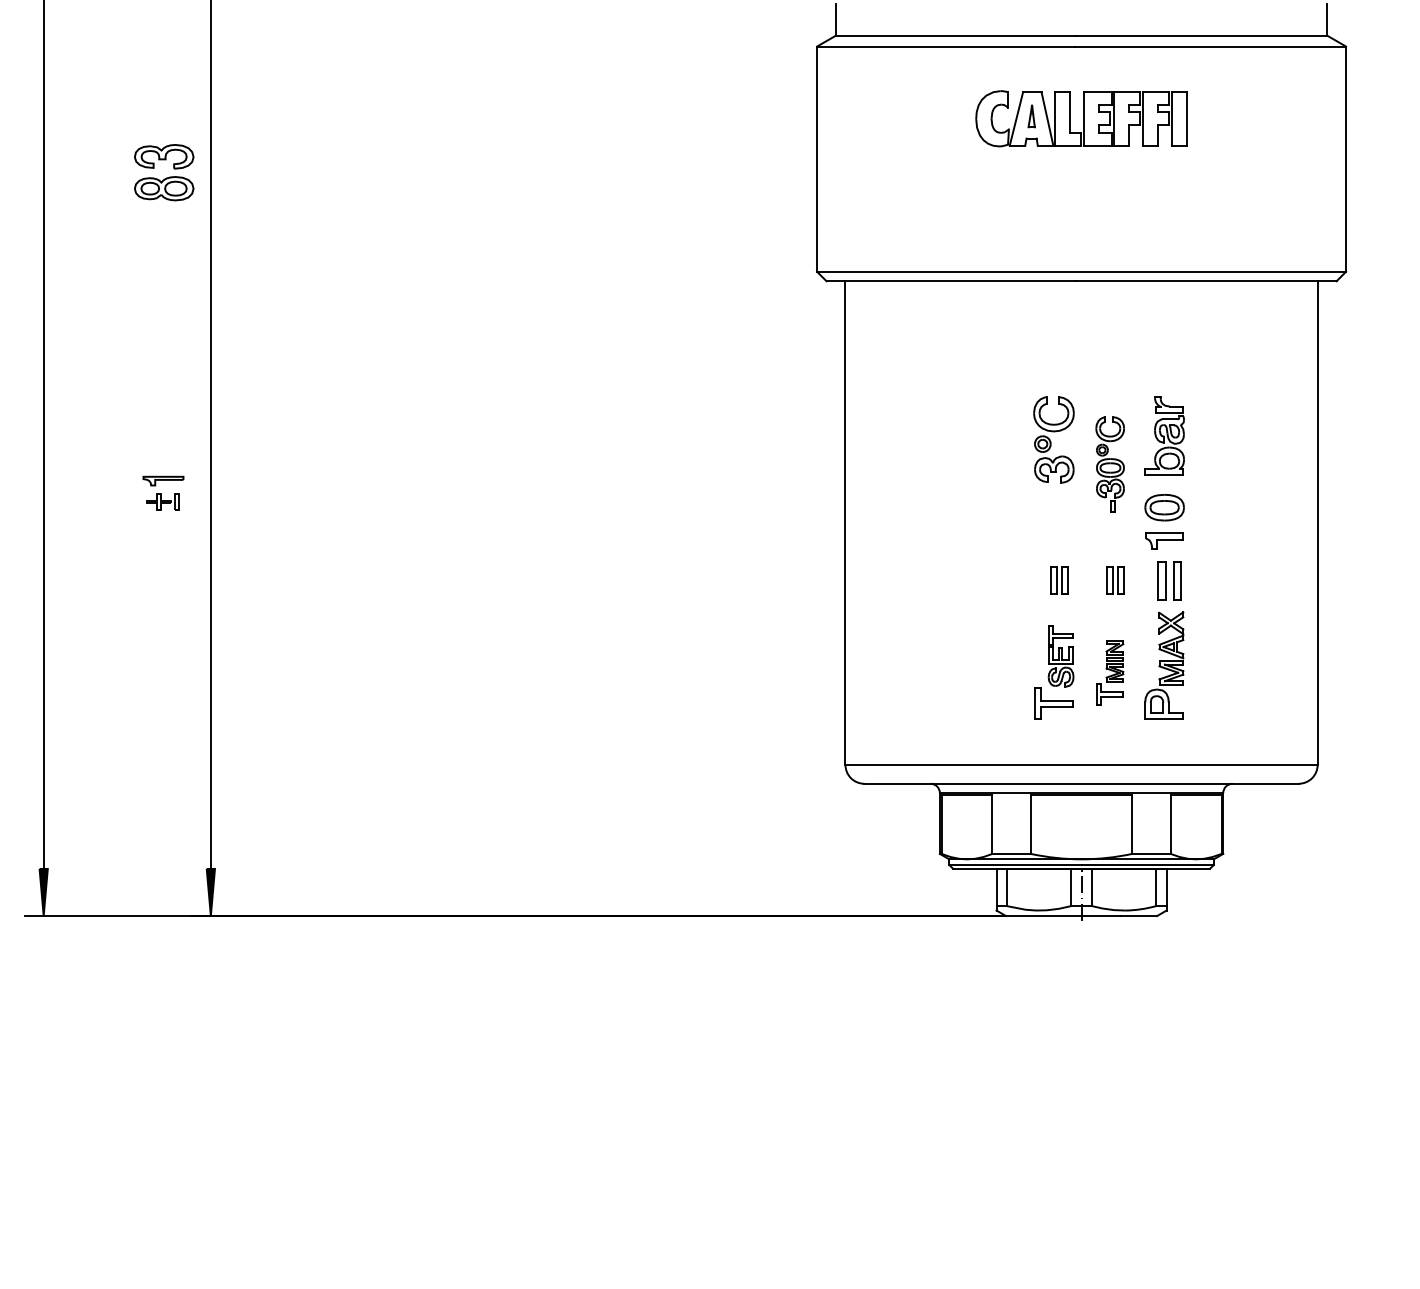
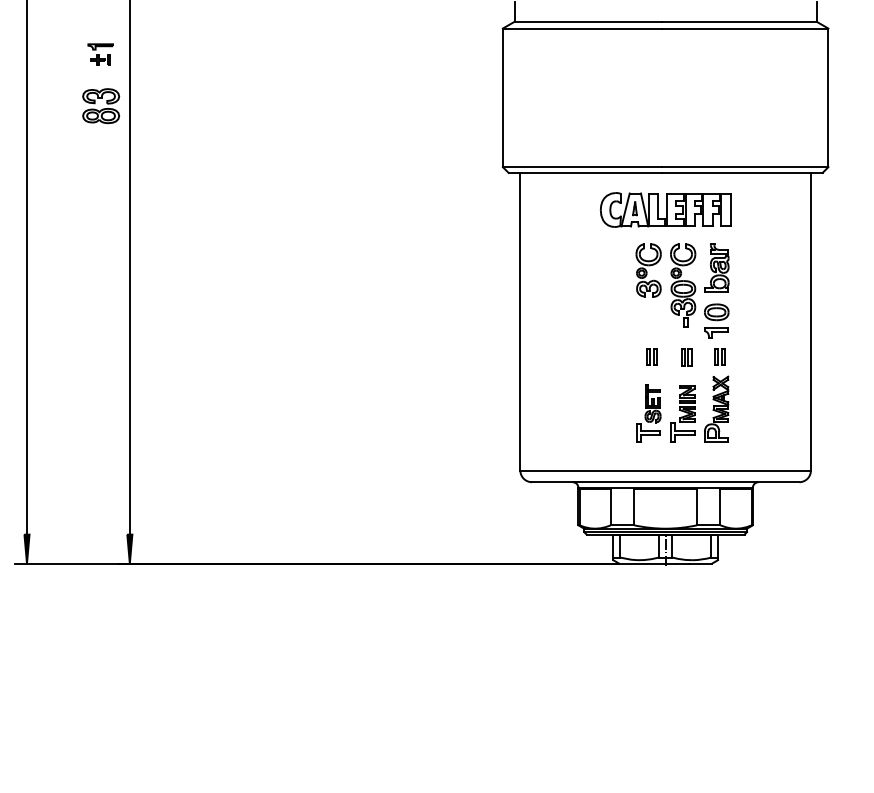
part: (1081, 117) -> (665, 209), moved
part: (1110, 464) -> (683, 285), size x1.43
part: (163, 493) -> (100, 54), moved
part: (1169, 579) -> (719, 356), size x0.71
part: (1108, 672) -> (682, 413), size x1.43

